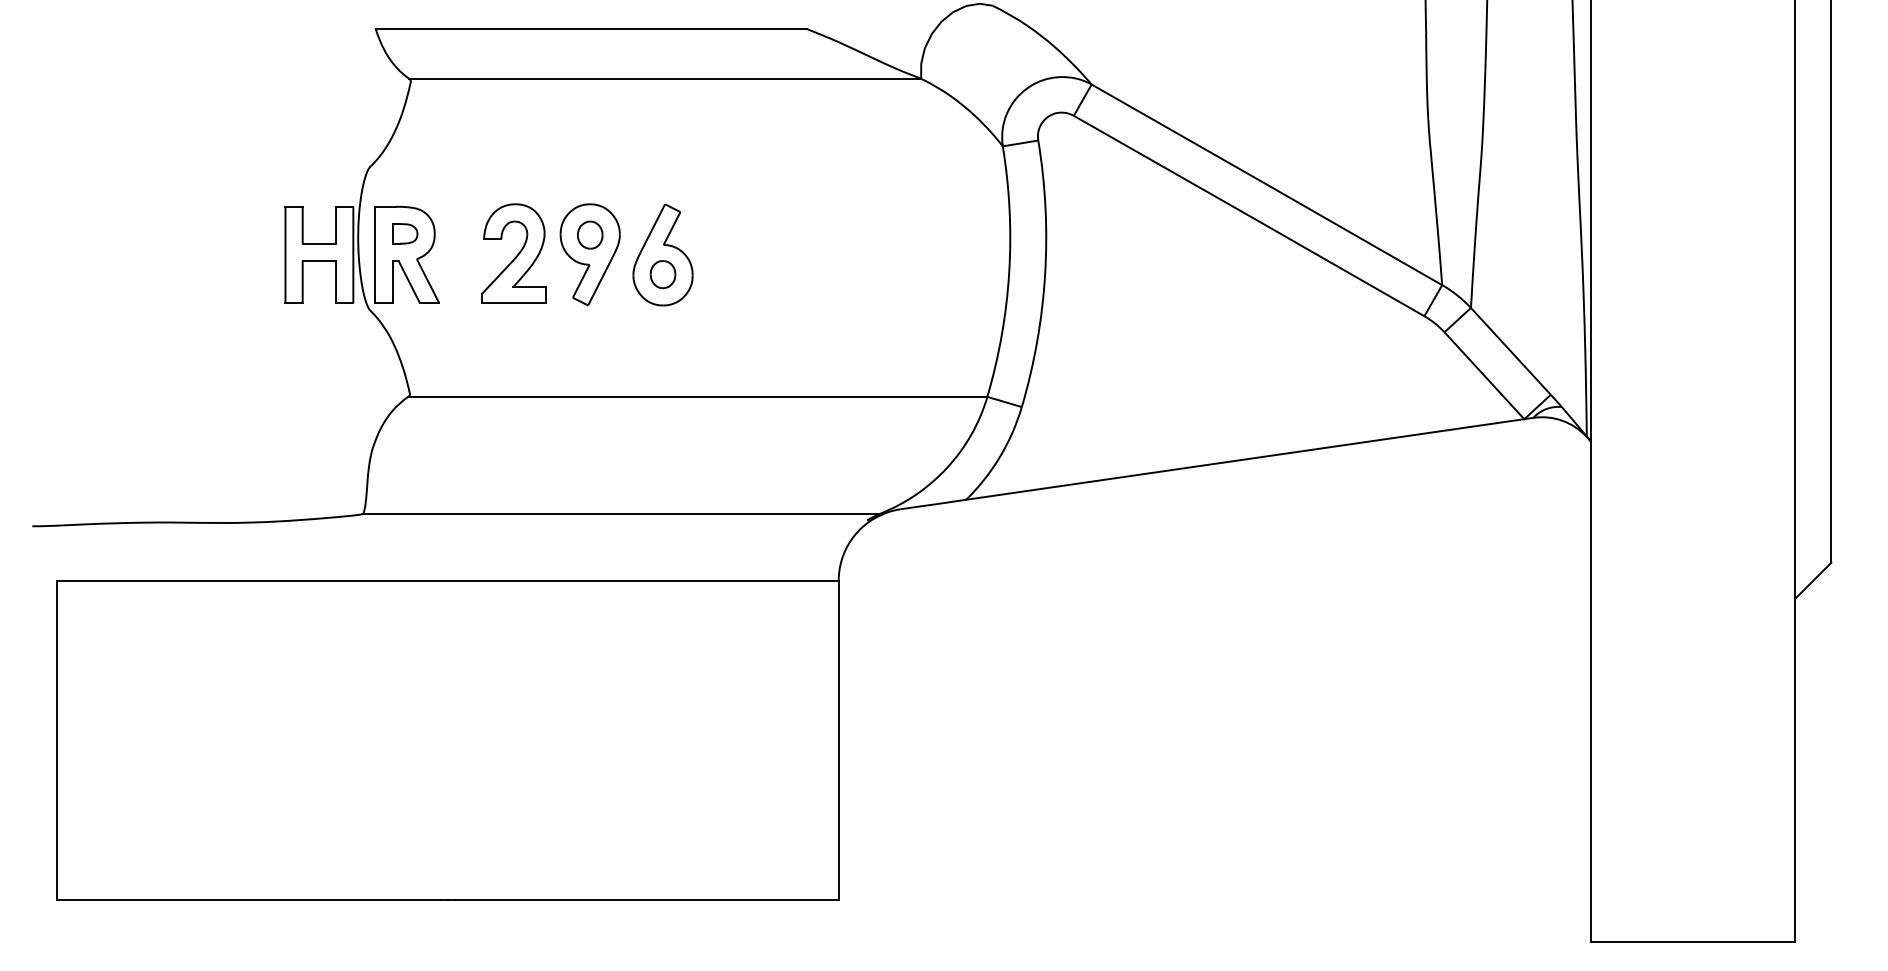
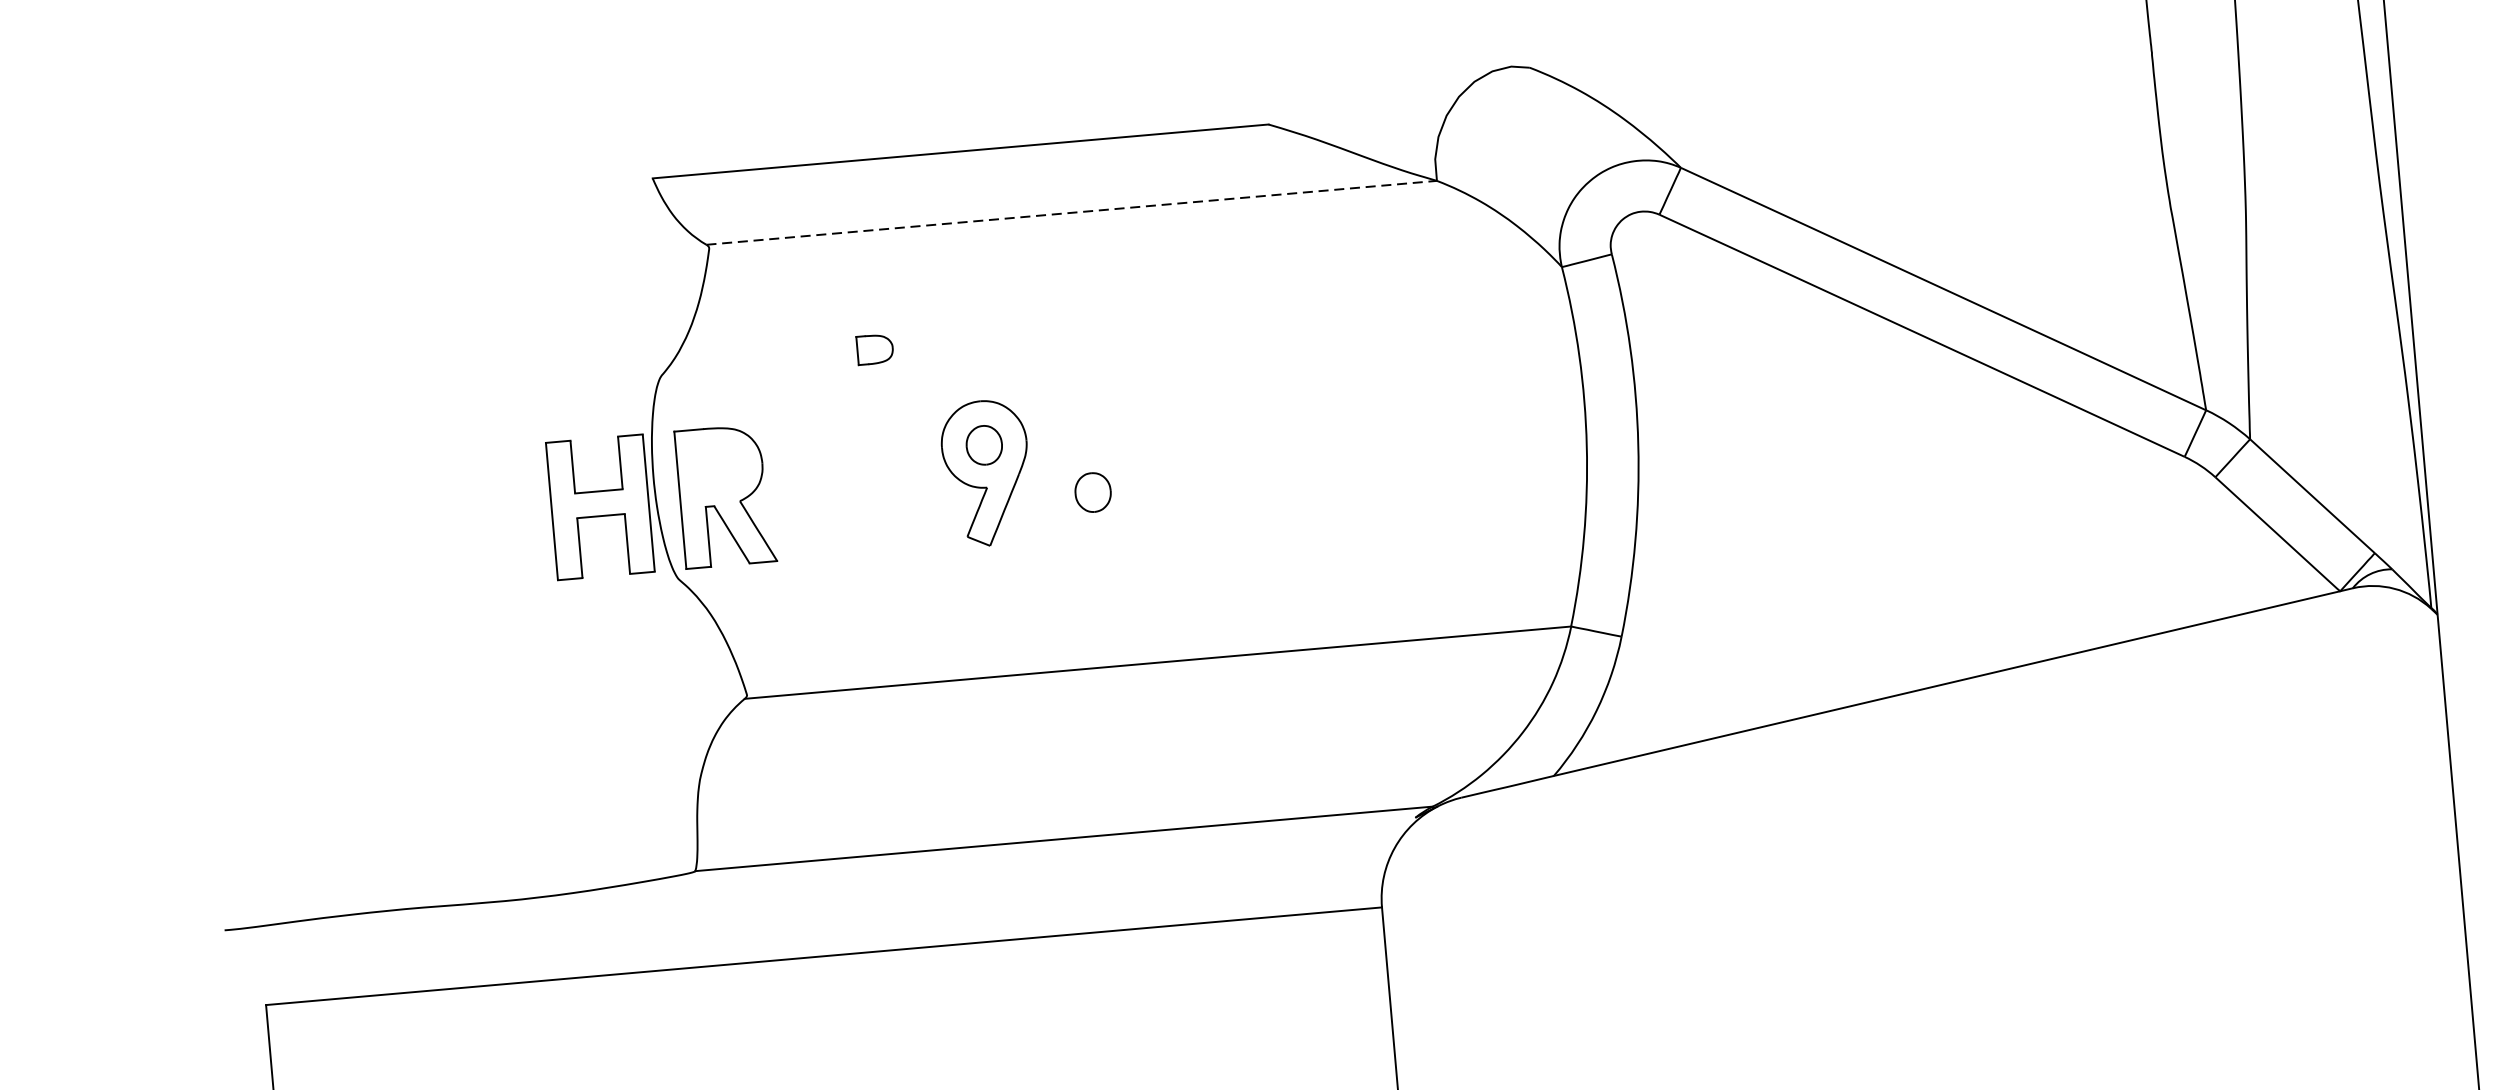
line: (665, 78) -> (1072, 212), solid -> dashed
part: (405, 233) -> (875, 348), moved
part: (513, 253) -> (877, 481), removed
part: (662, 254) -> (1089, 463), removed

